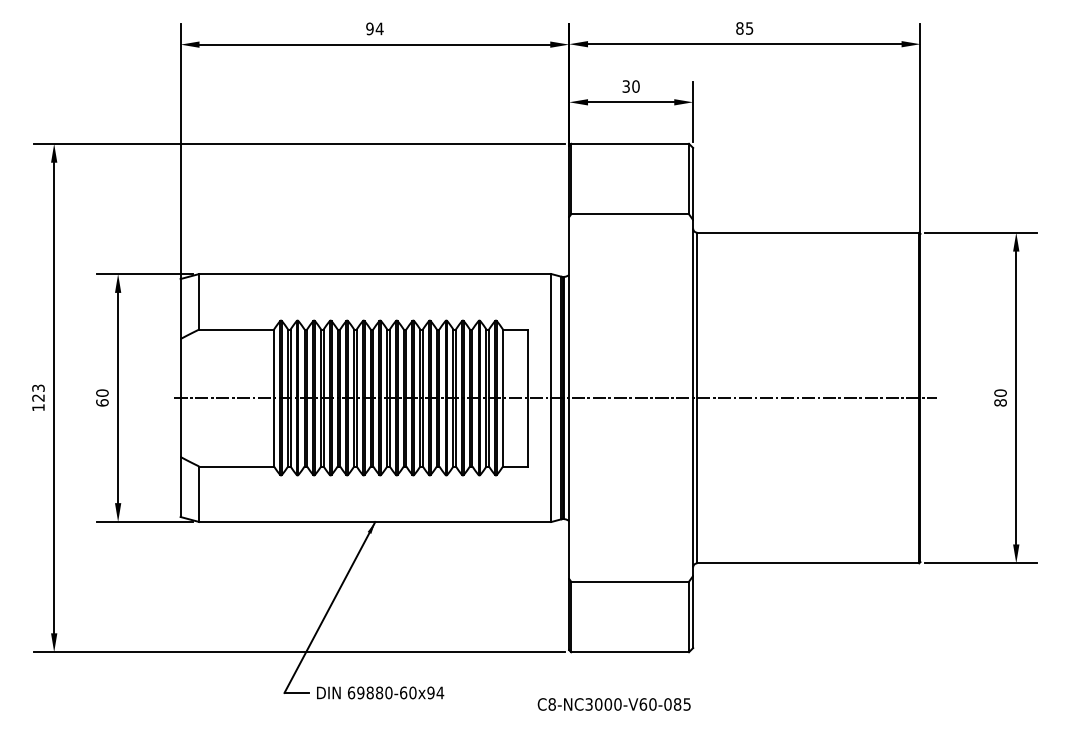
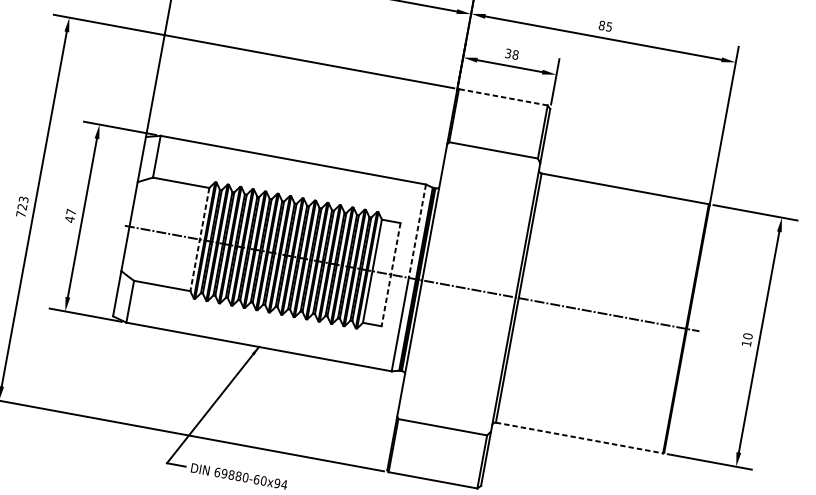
text: (635, 86) -> (515, 54), 30 -> 38
line: (630, 143) -> (503, 97), solid -> dashed
line: (551, 336) -> (417, 231), solid -> dashed
text: (102, 397) -> (70, 215), 60 -> 47
line: (274, 398) -> (200, 240), solid -> dashed
line: (527, 398) -> (390, 274), solid -> dashed
text: (1000, 402) -> (746, 343), 80 -> 10
text: (38, 407) -> (21, 214), 123 -> 723
line: (808, 563) -> (579, 438), solid -> dashed

